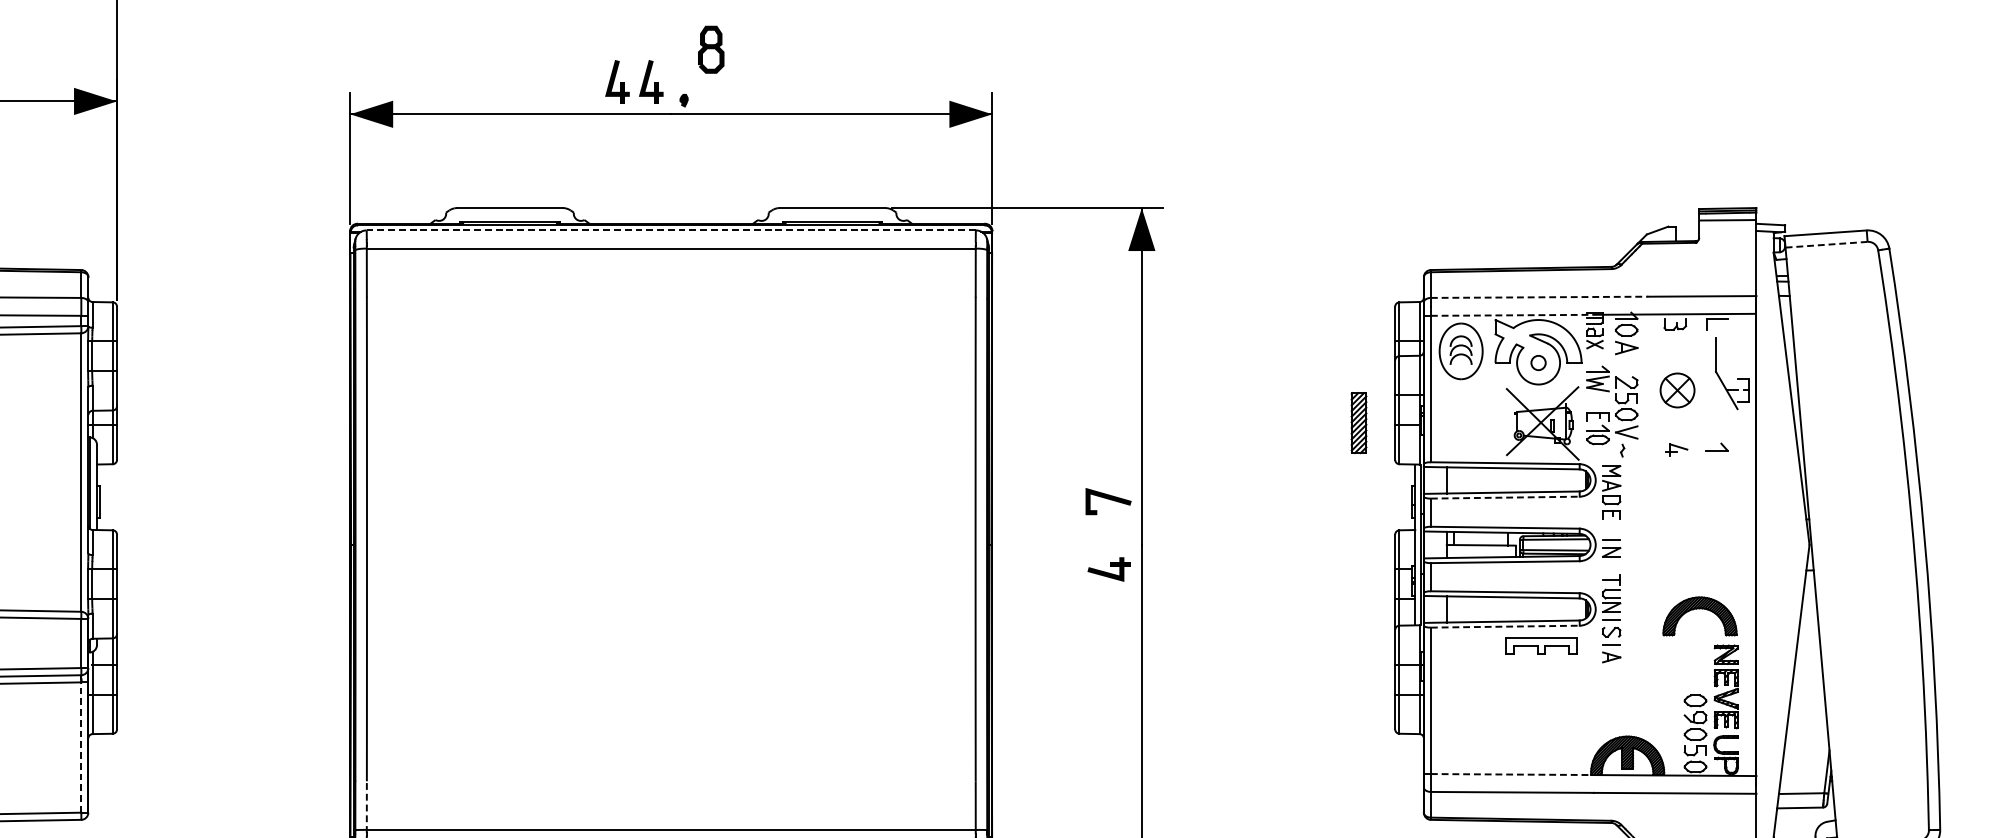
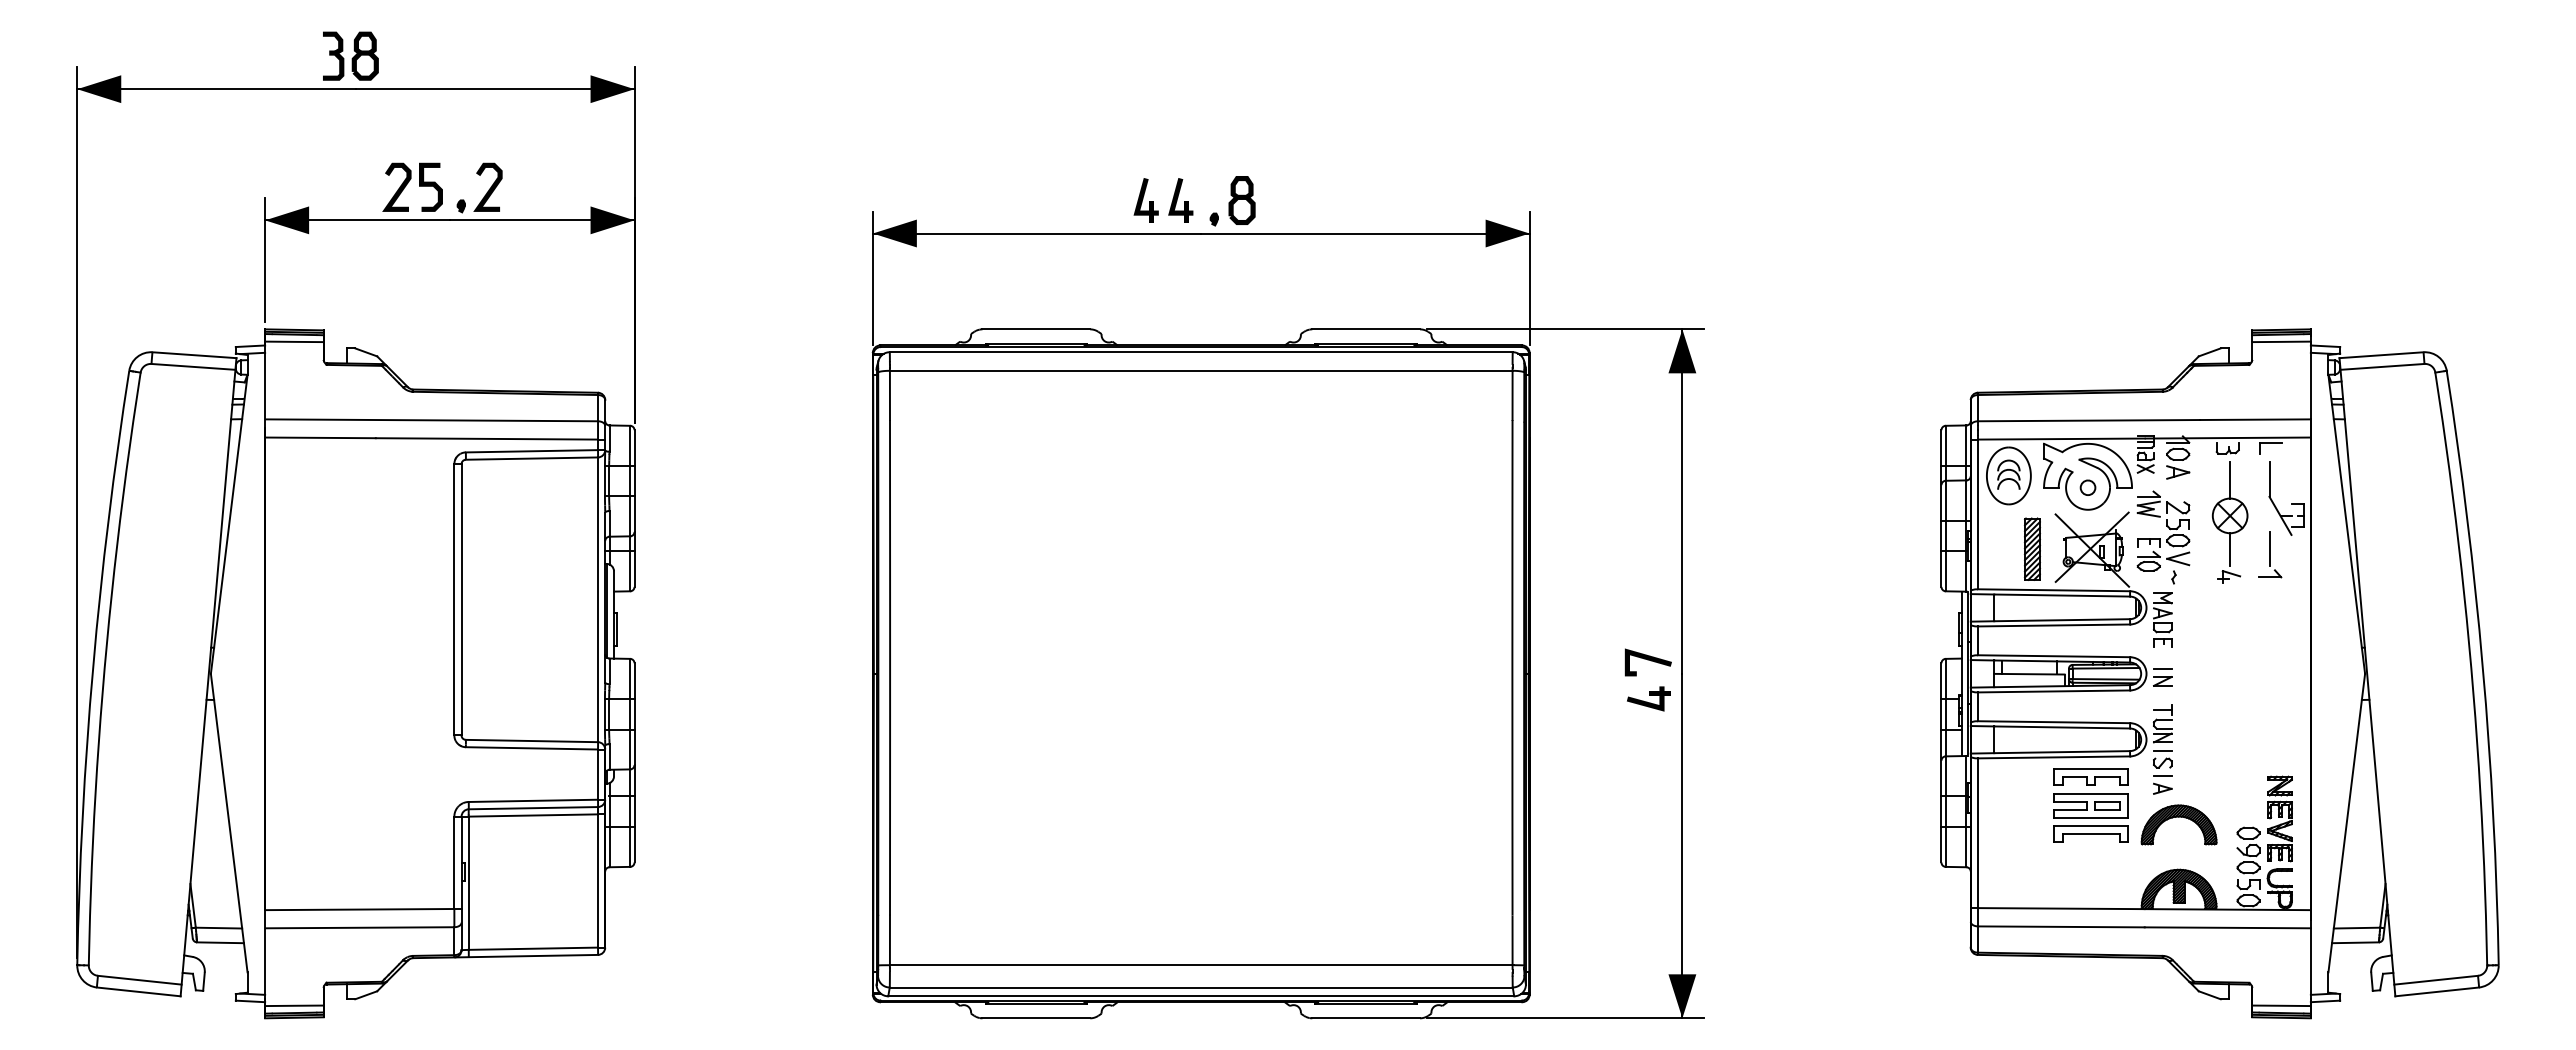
part: (710, 49) -> (1241, 200), moved
line: (670, 230) -> (1200, 352), dashed -> solid
line: (1826, 244) -> (2382, 366), dashed -> solid
line: (1539, 297) -> (2089, 420), dashed -> solid
line: (1512, 315) -> (2061, 439), dashed -> solid
line: (1677, 355) -> (2230, 480), added
part: (1359, 422) -> (2032, 548), moved
line: (1716, 422) -> (2269, 548), added
line: (1677, 423) -> (2230, 549), added
line: (1505, 497) -> (2054, 625), dashed -> solid
line: (1107, 499) -> (1647, 660), moved
part: (1699, 609) -> (2178, 817), moved
line: (1505, 626) -> (2054, 757), dashed -> solid
part: (1540, 685) -> (2090, 817), added
line: (81, 747) -> (598, 880), dashed -> solid
line: (1512, 774) -> (2061, 908), dashed -> solid
line: (366, 806) -> (889, 941), dashed -> solid

